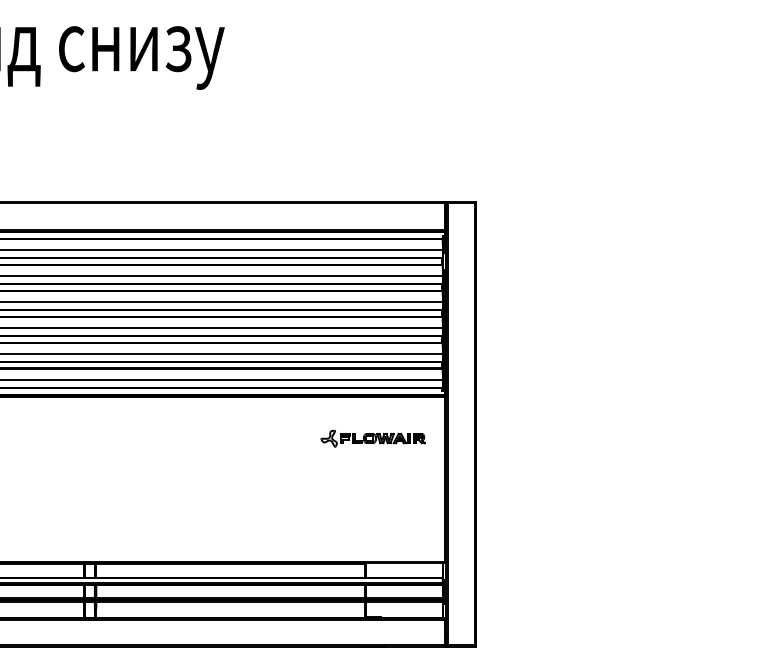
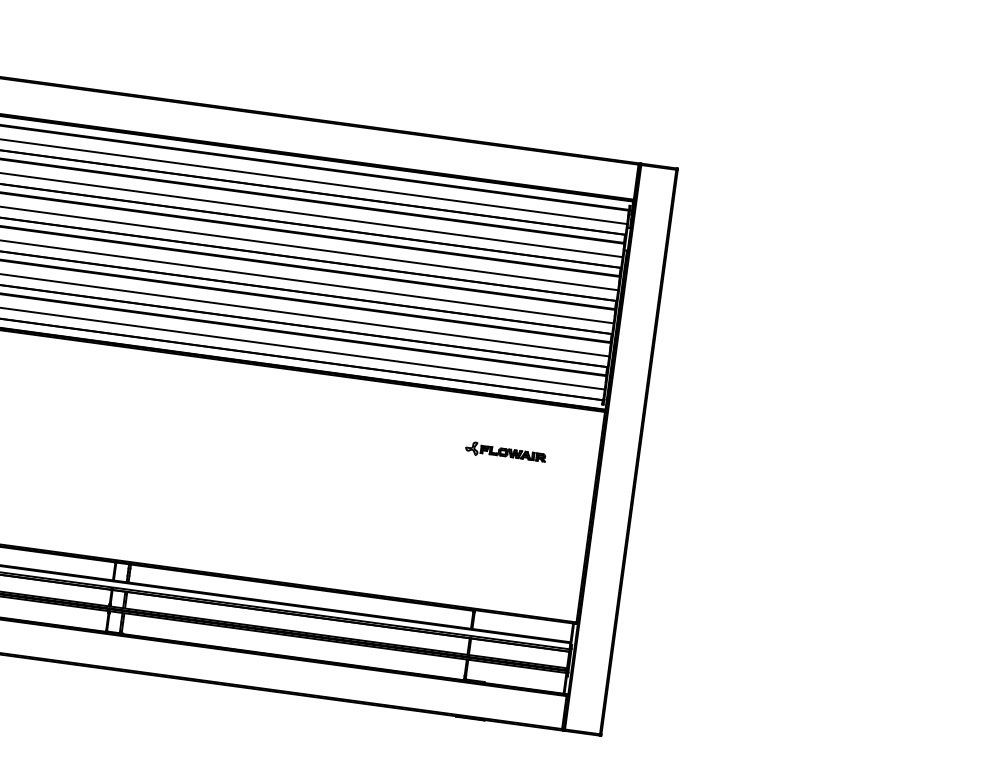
part: (372, 438) -> (504, 452), size x0.6

